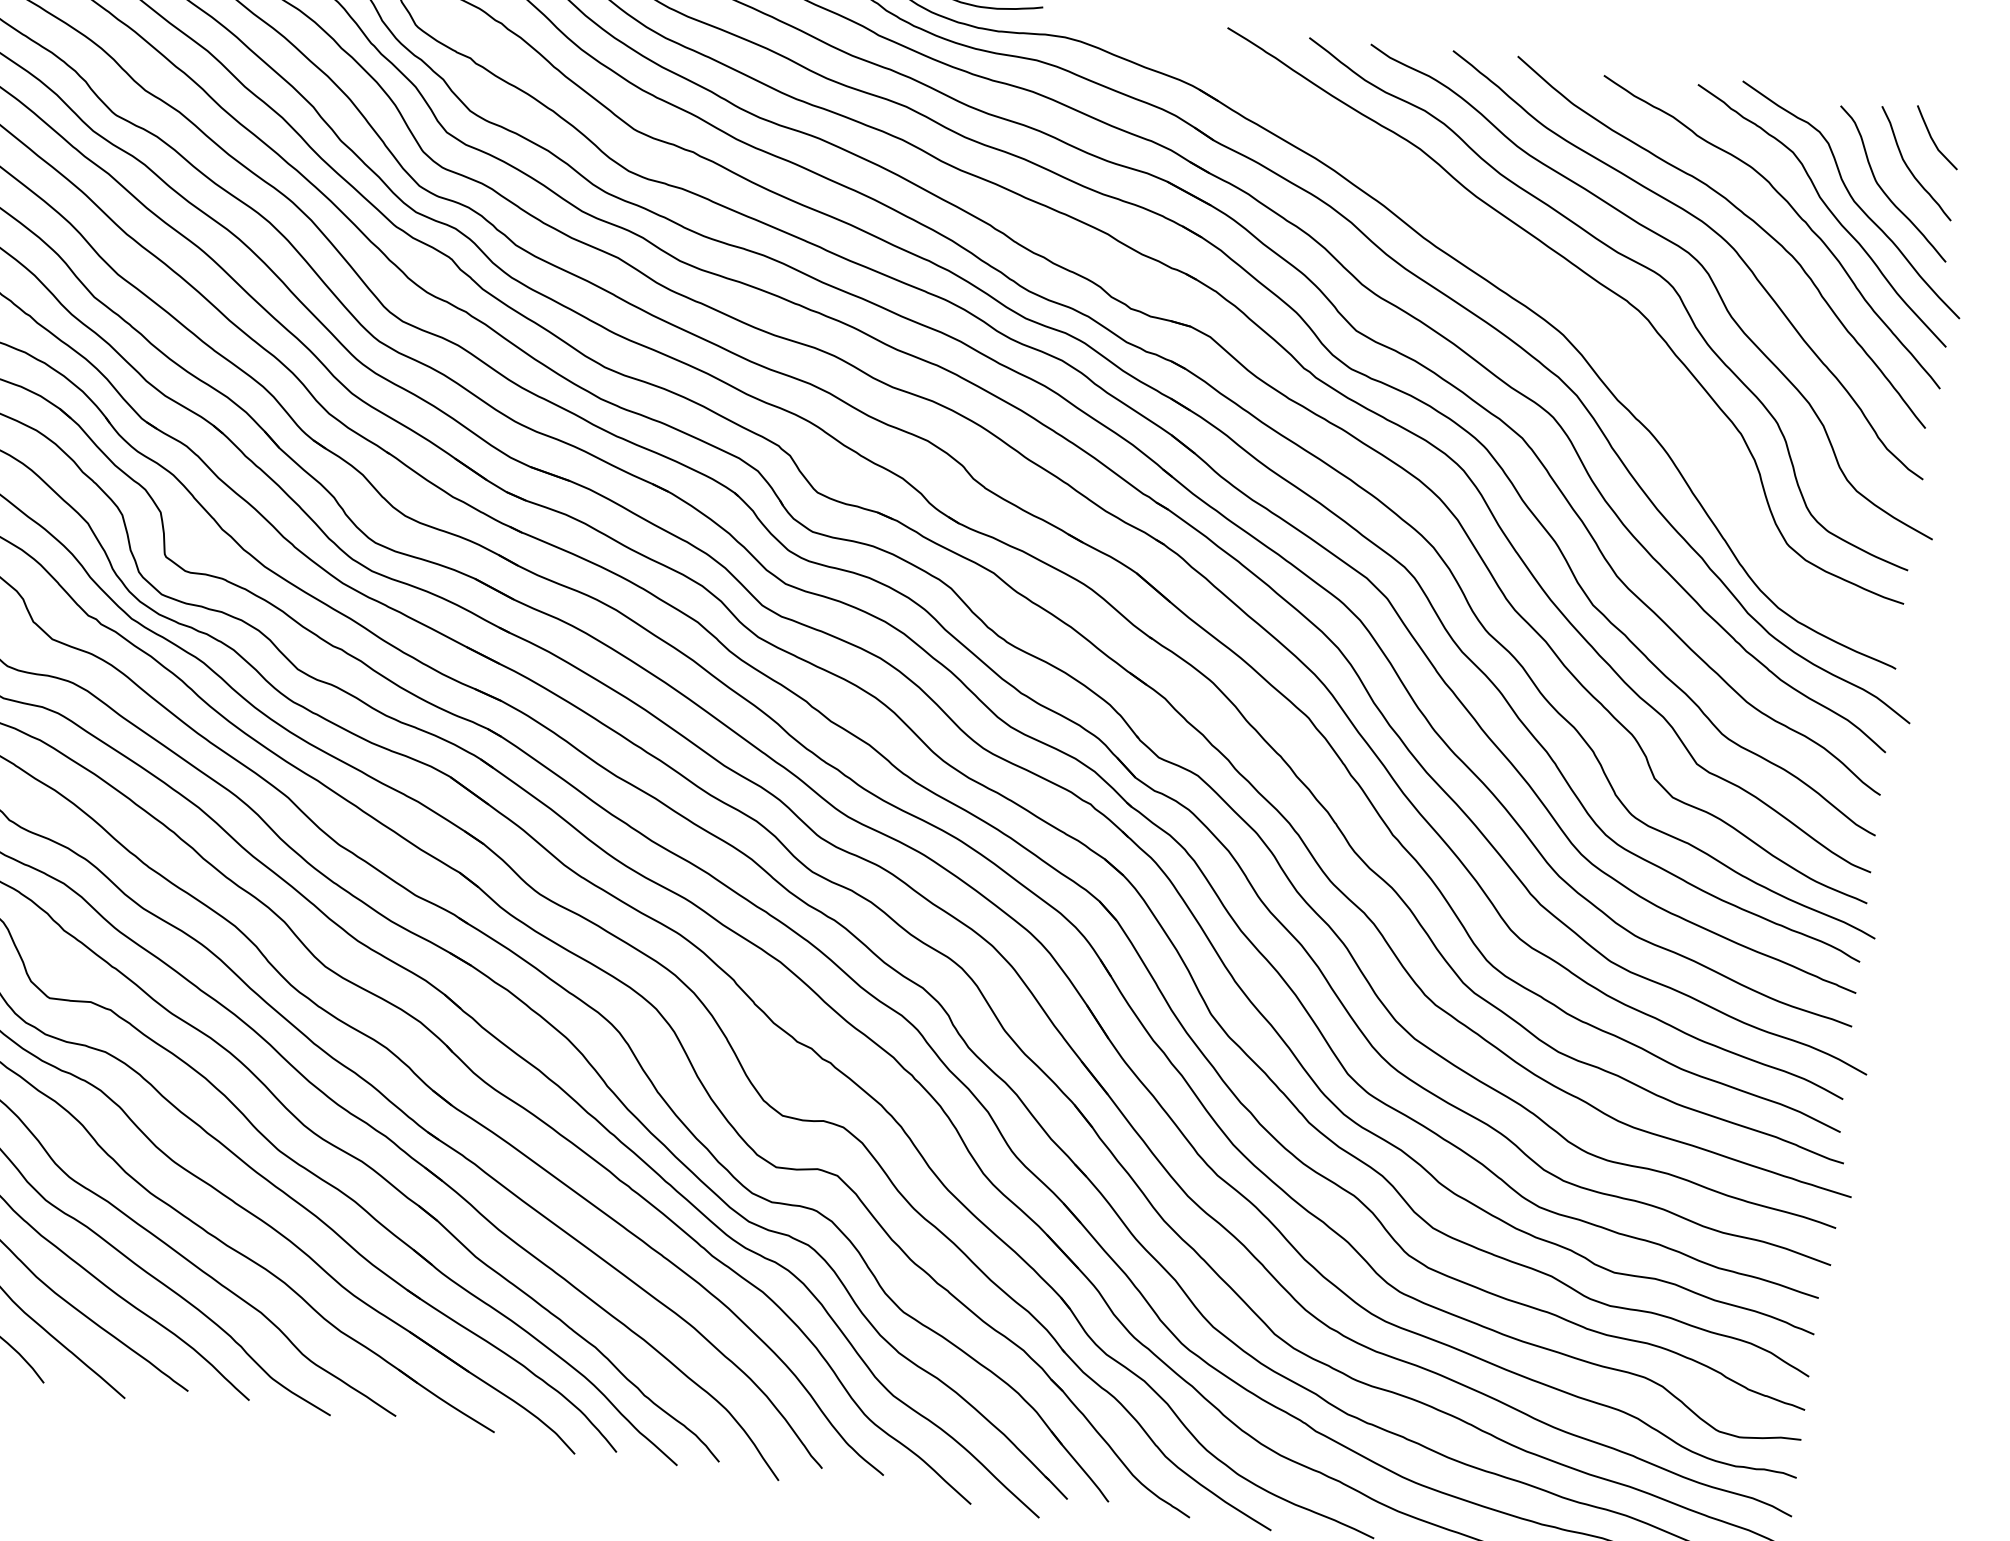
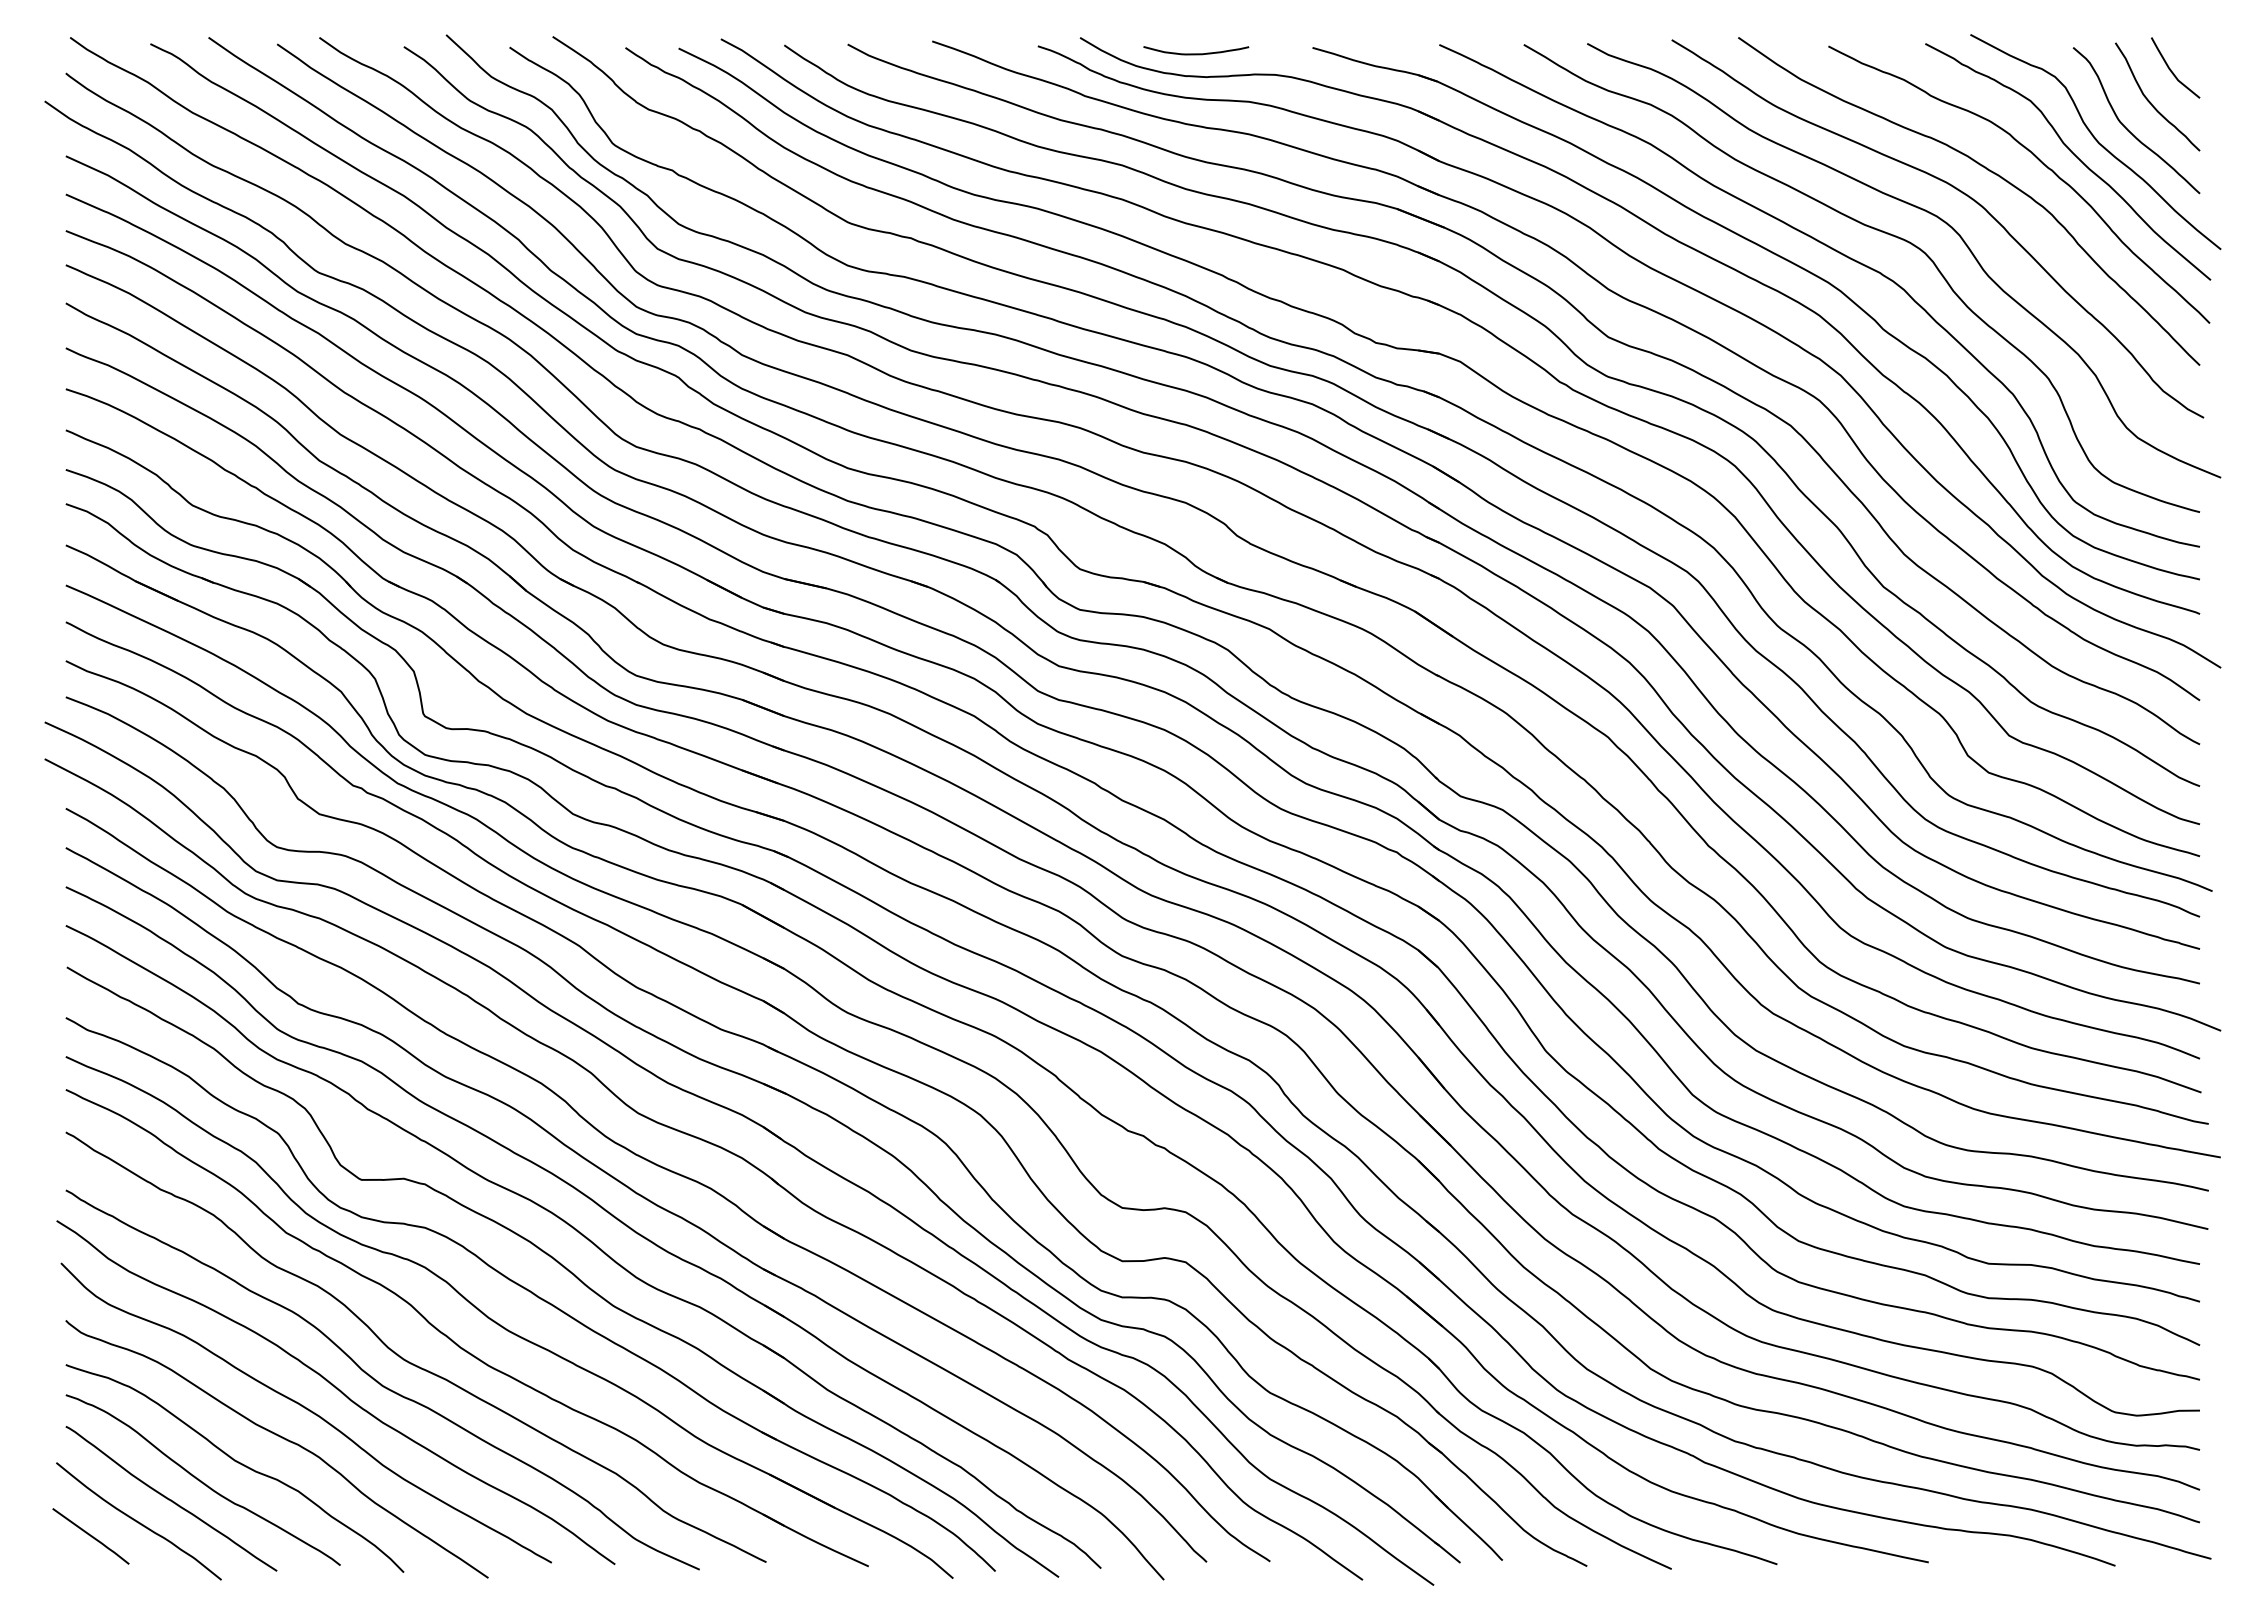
part: (1535, 276) -> (1783, 259), added

